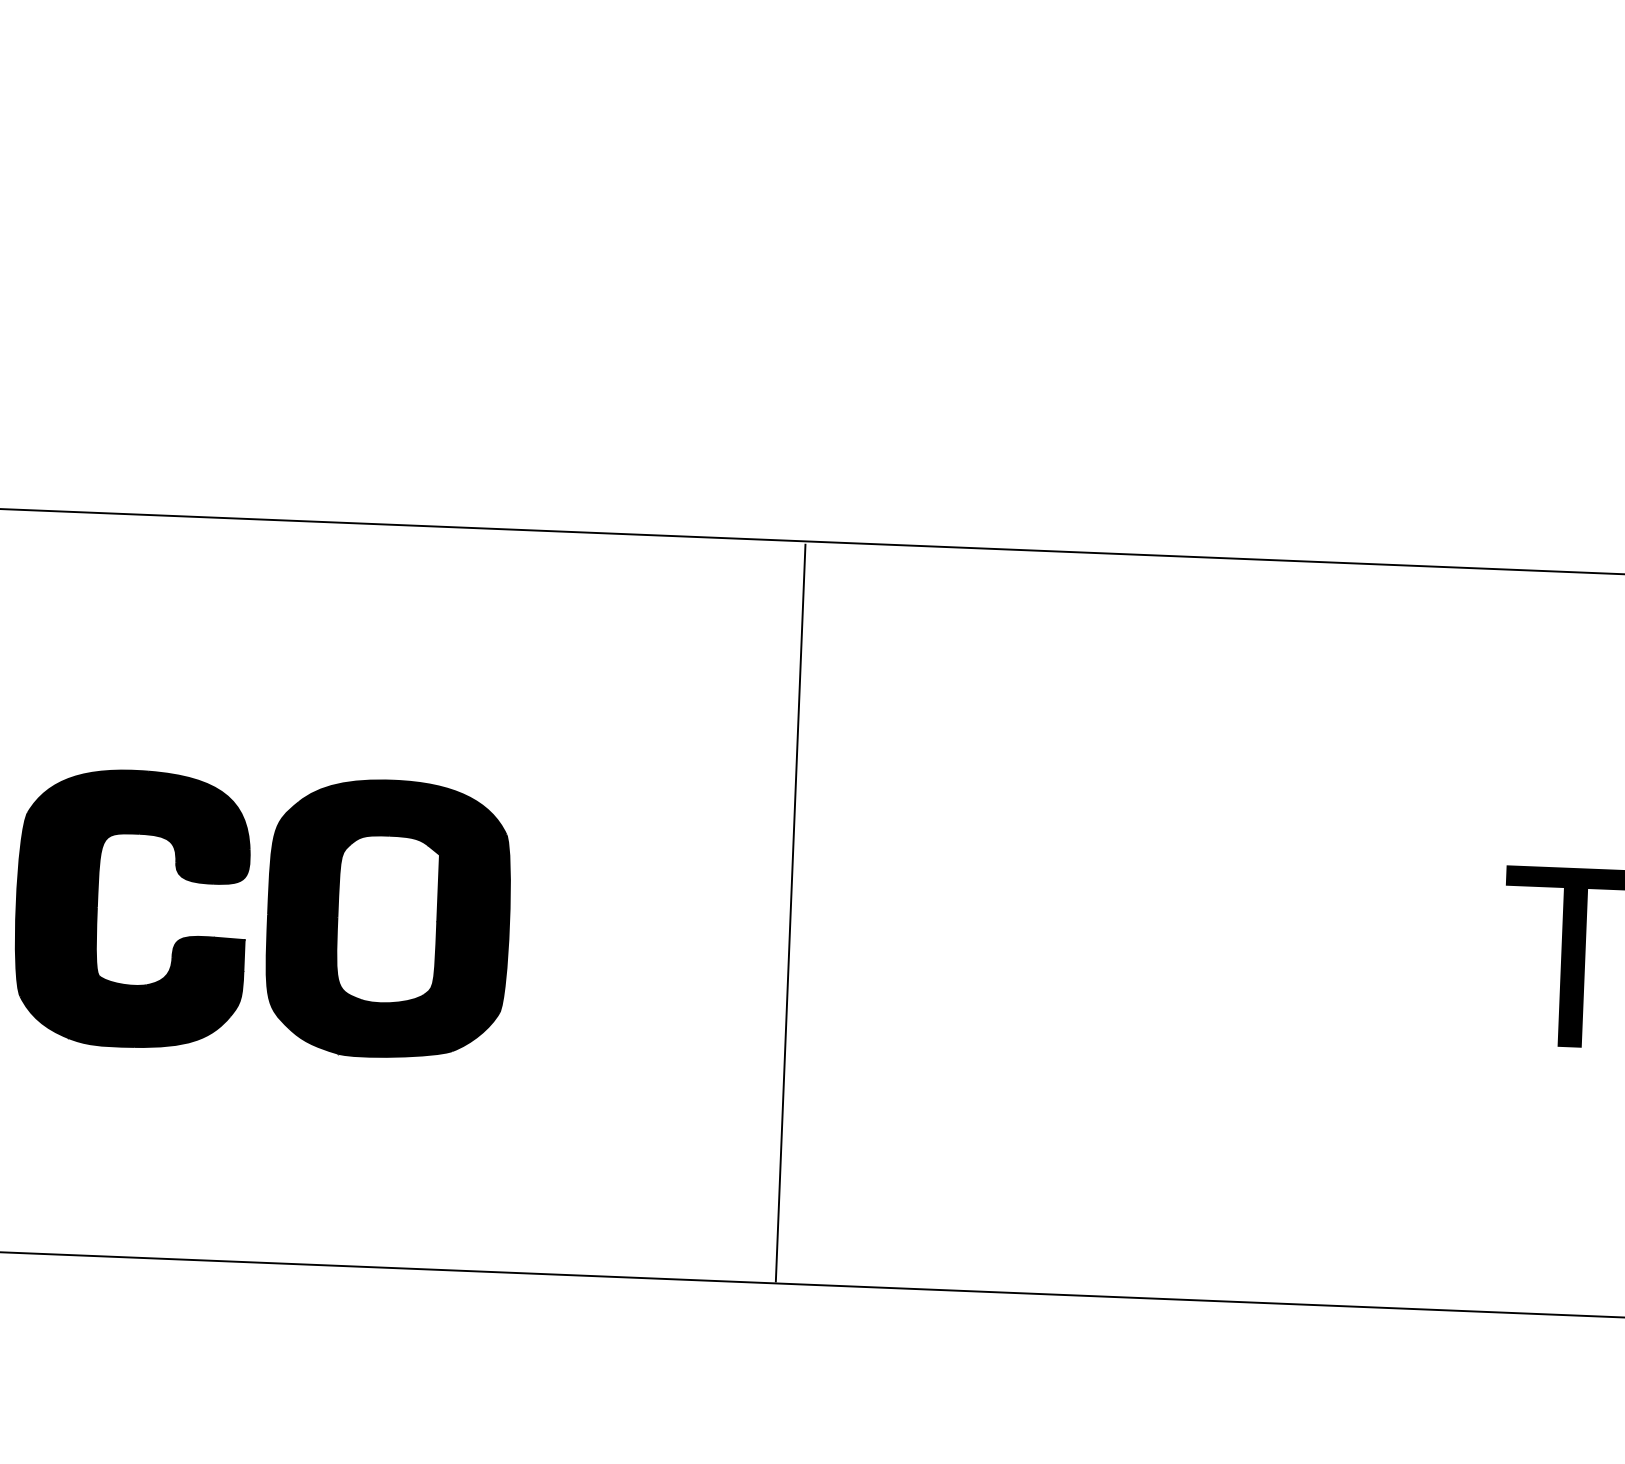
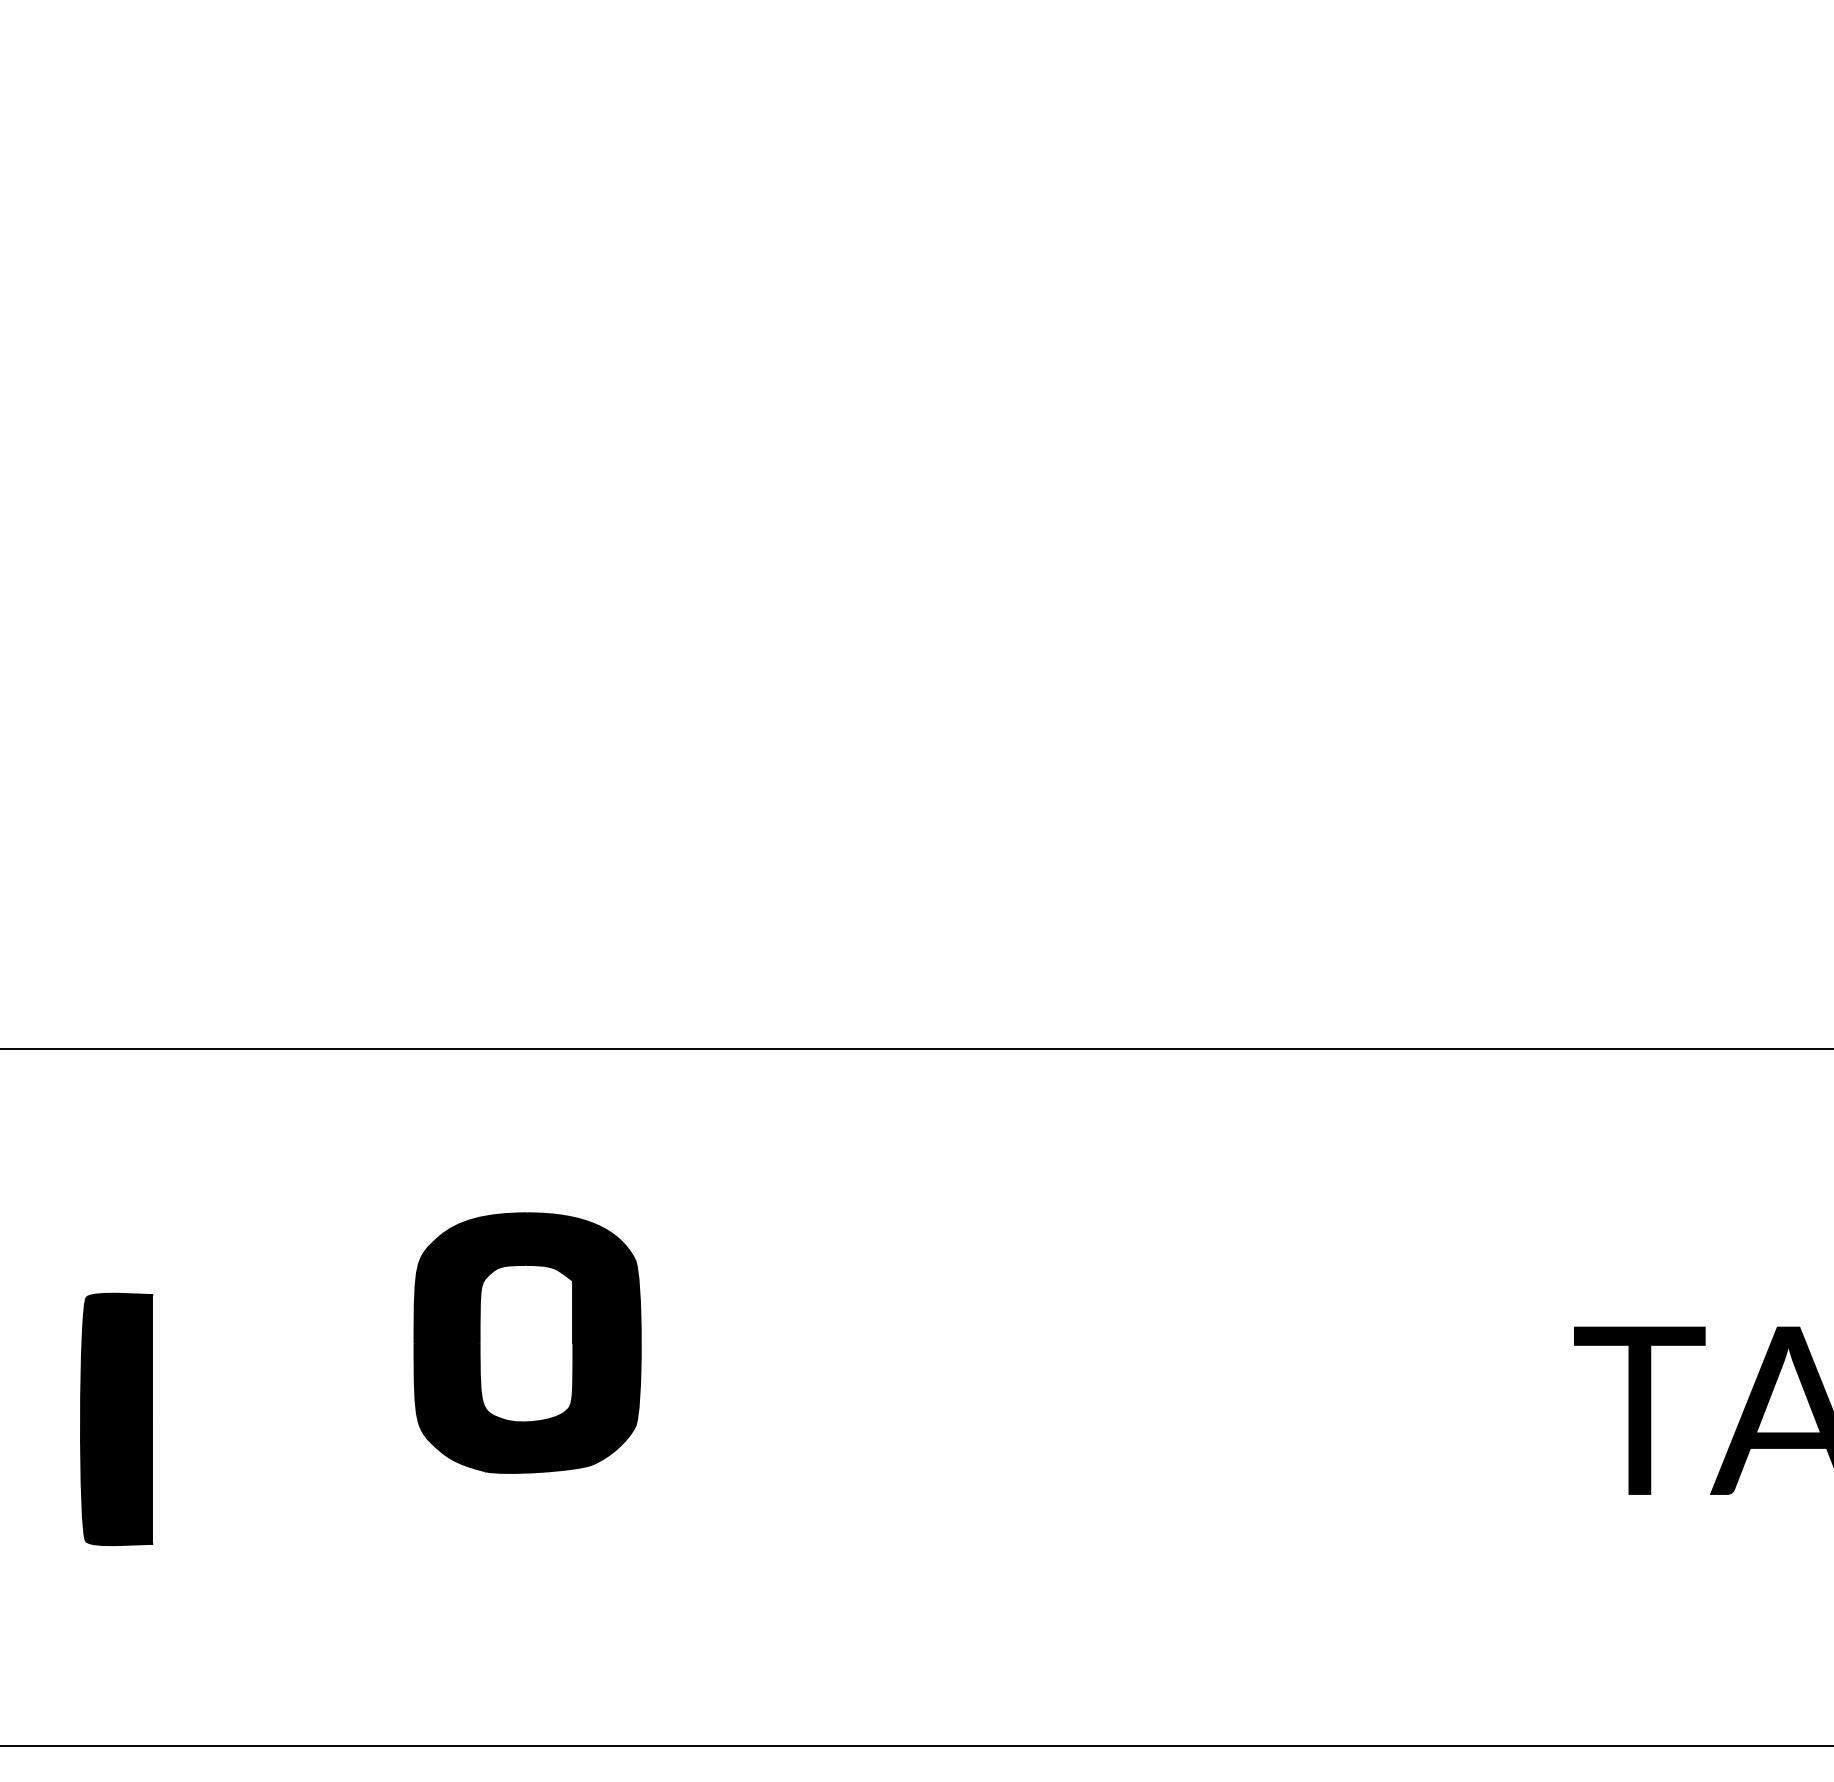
part: (97, 906) -> (254, 1418), removed
line: (790, 913) -> (904, 1398), removed
part: (388, 918) -> (527, 1342), moved

